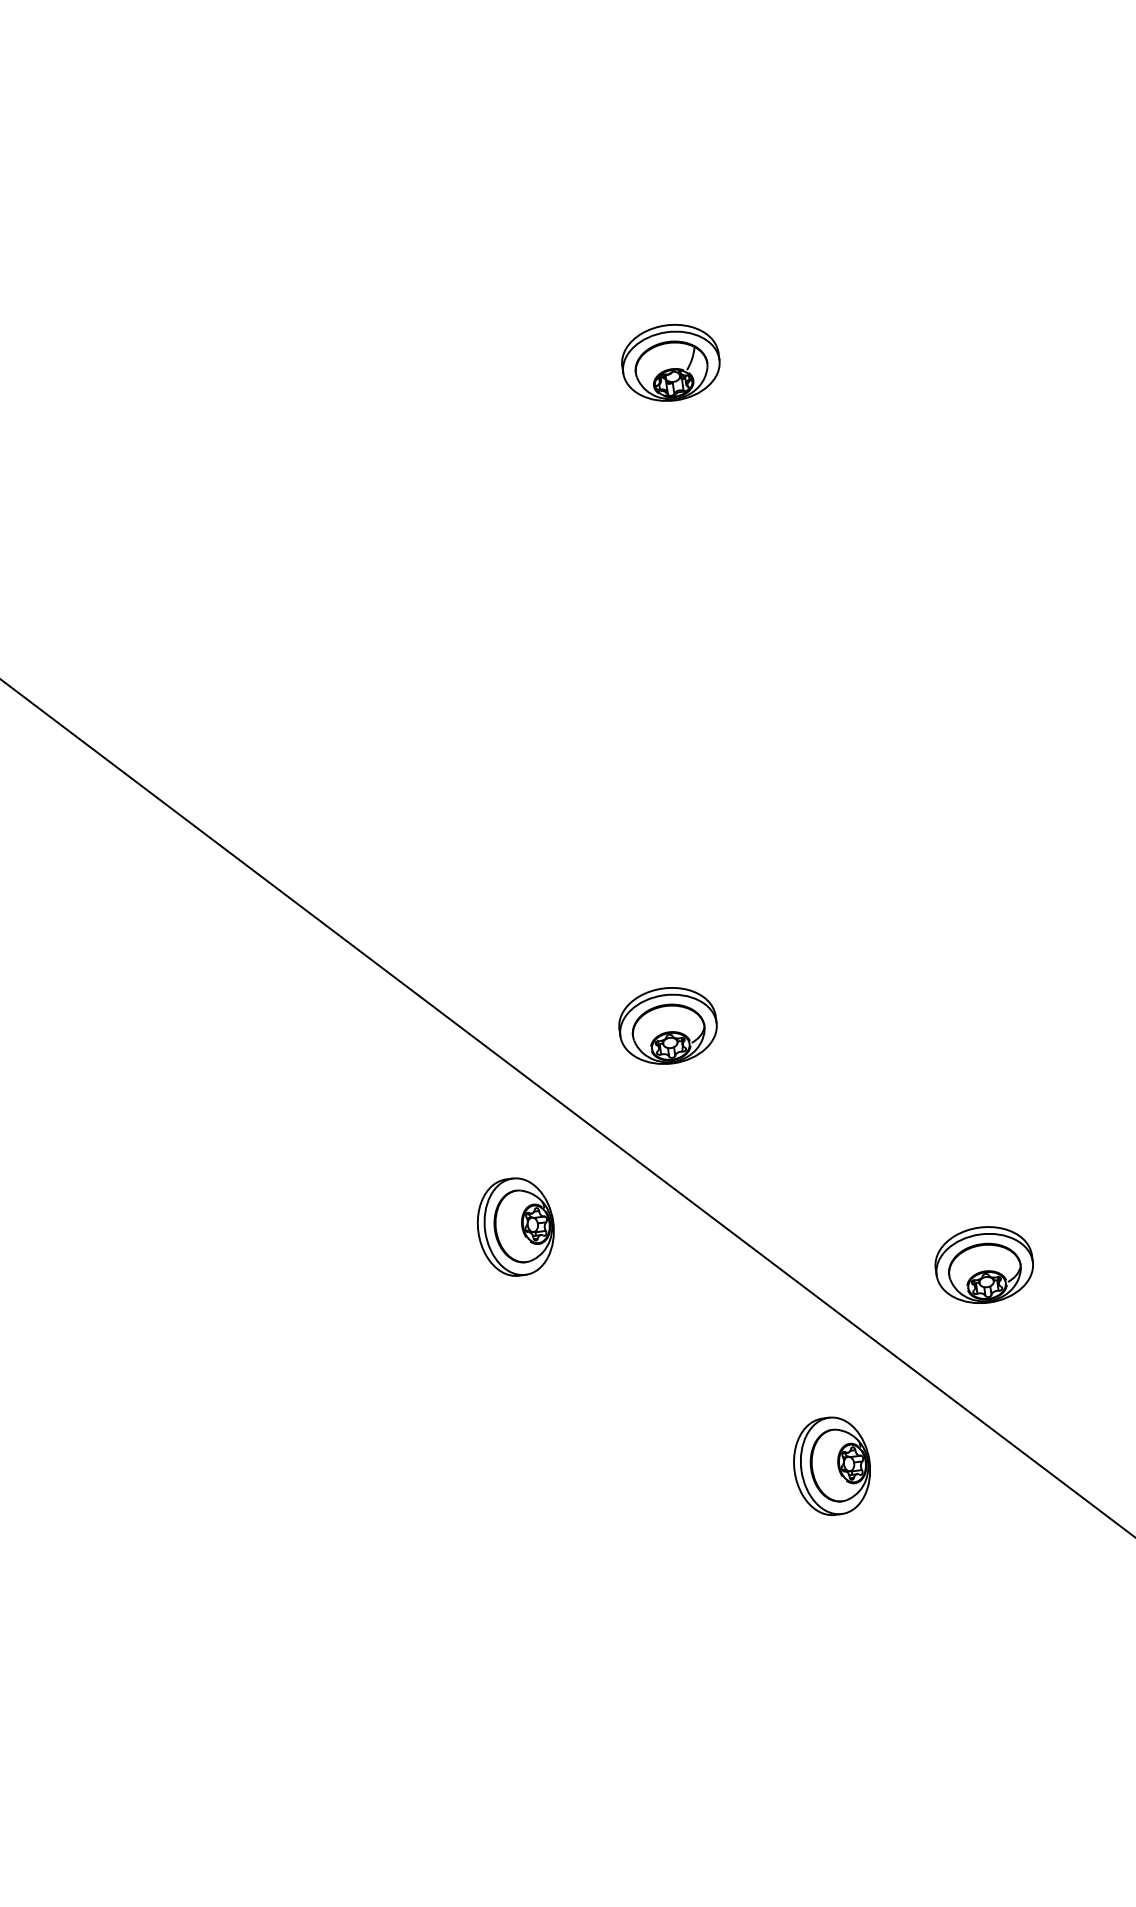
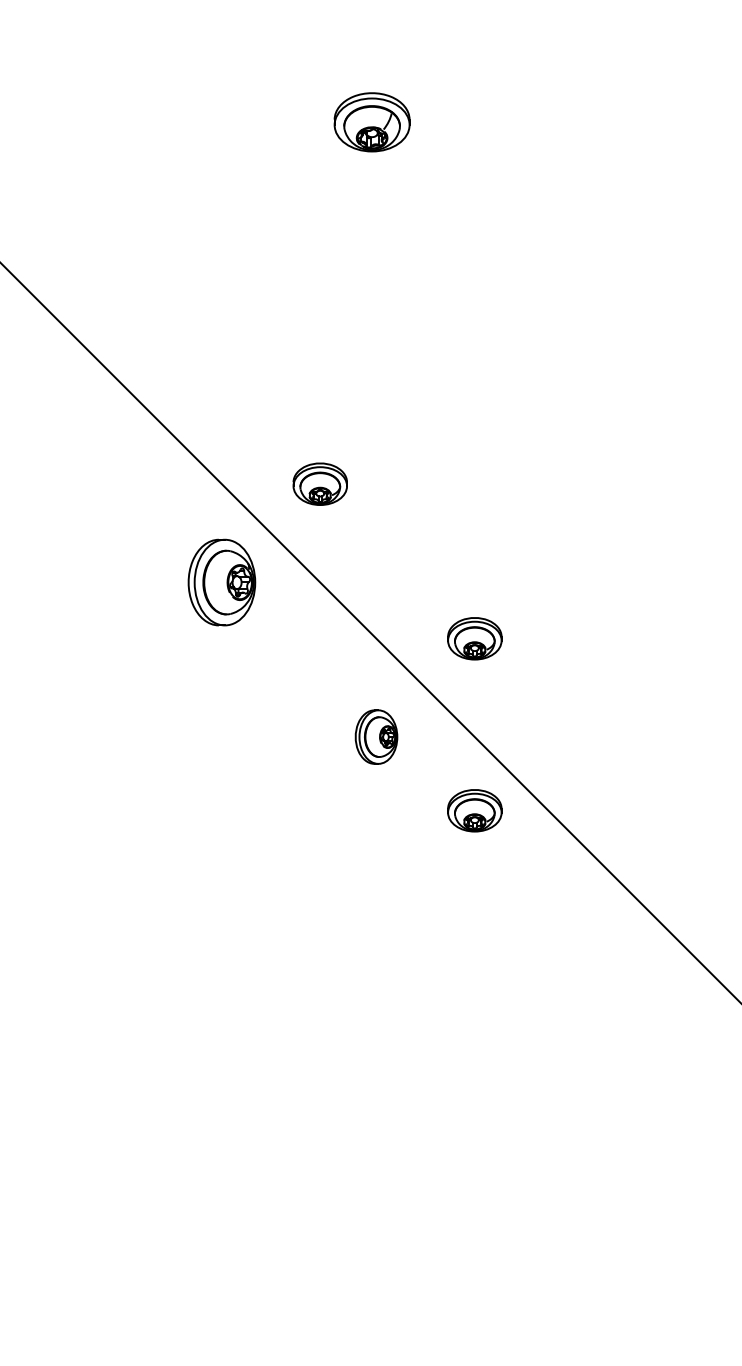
part: (669, 363) -> (371, 122), size x1.4
part: (515, 1227) -> (221, 582), size x1.6
part: (1026, 1573) -> (474, 810), added

